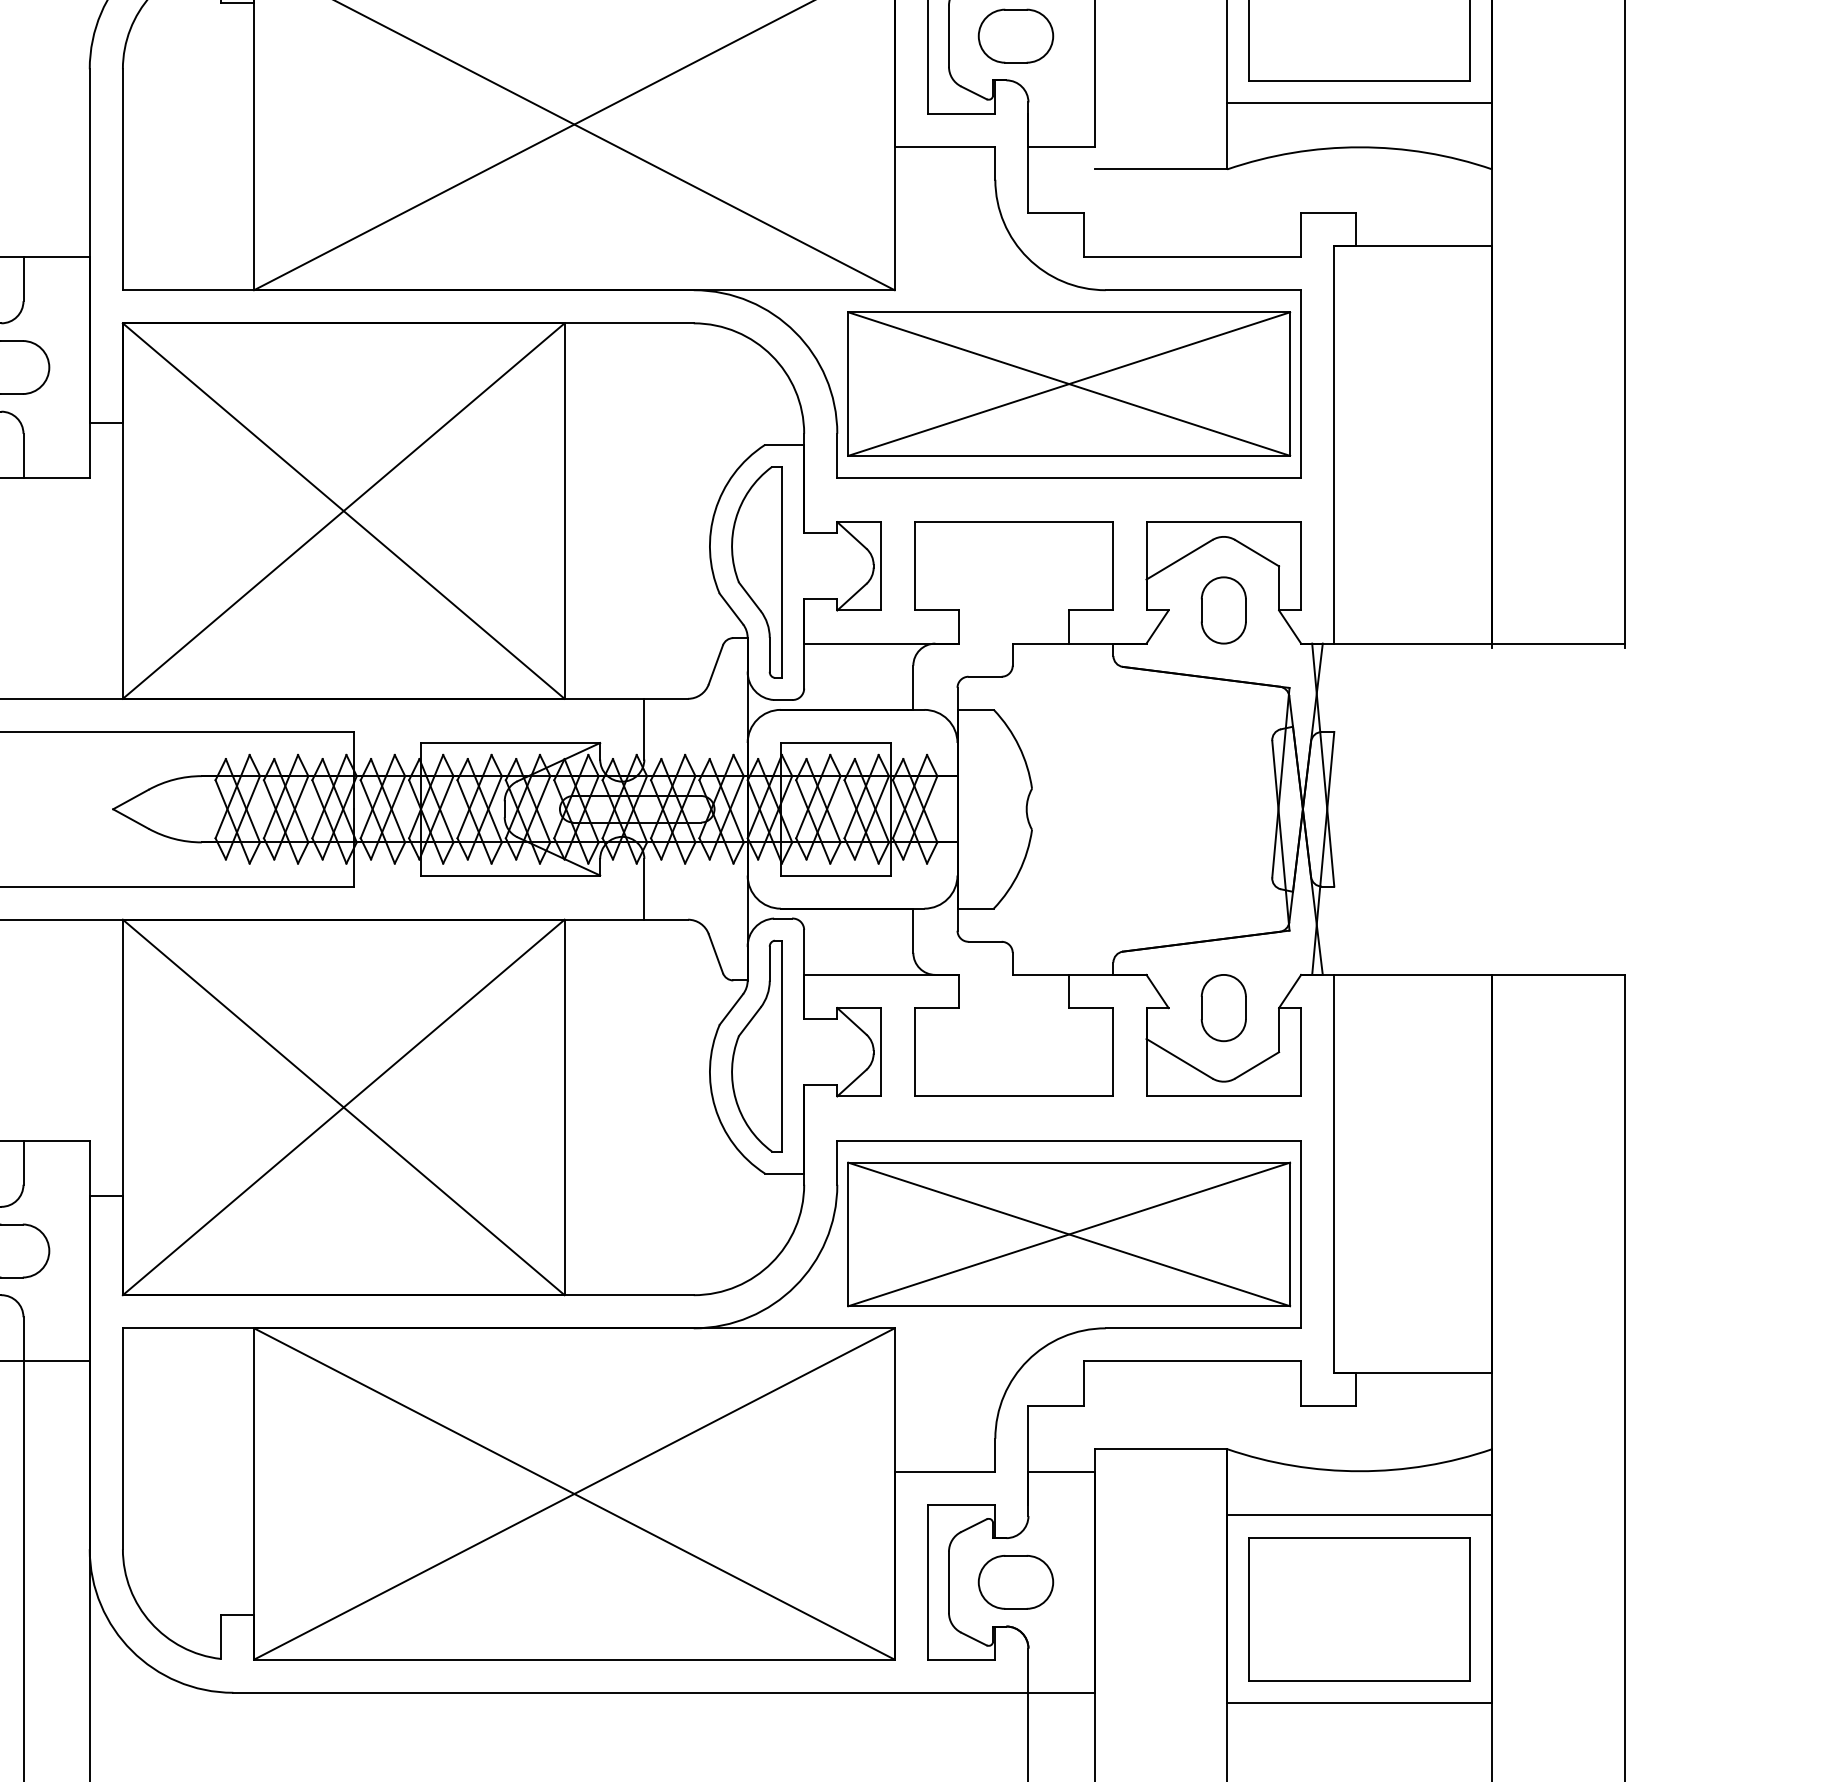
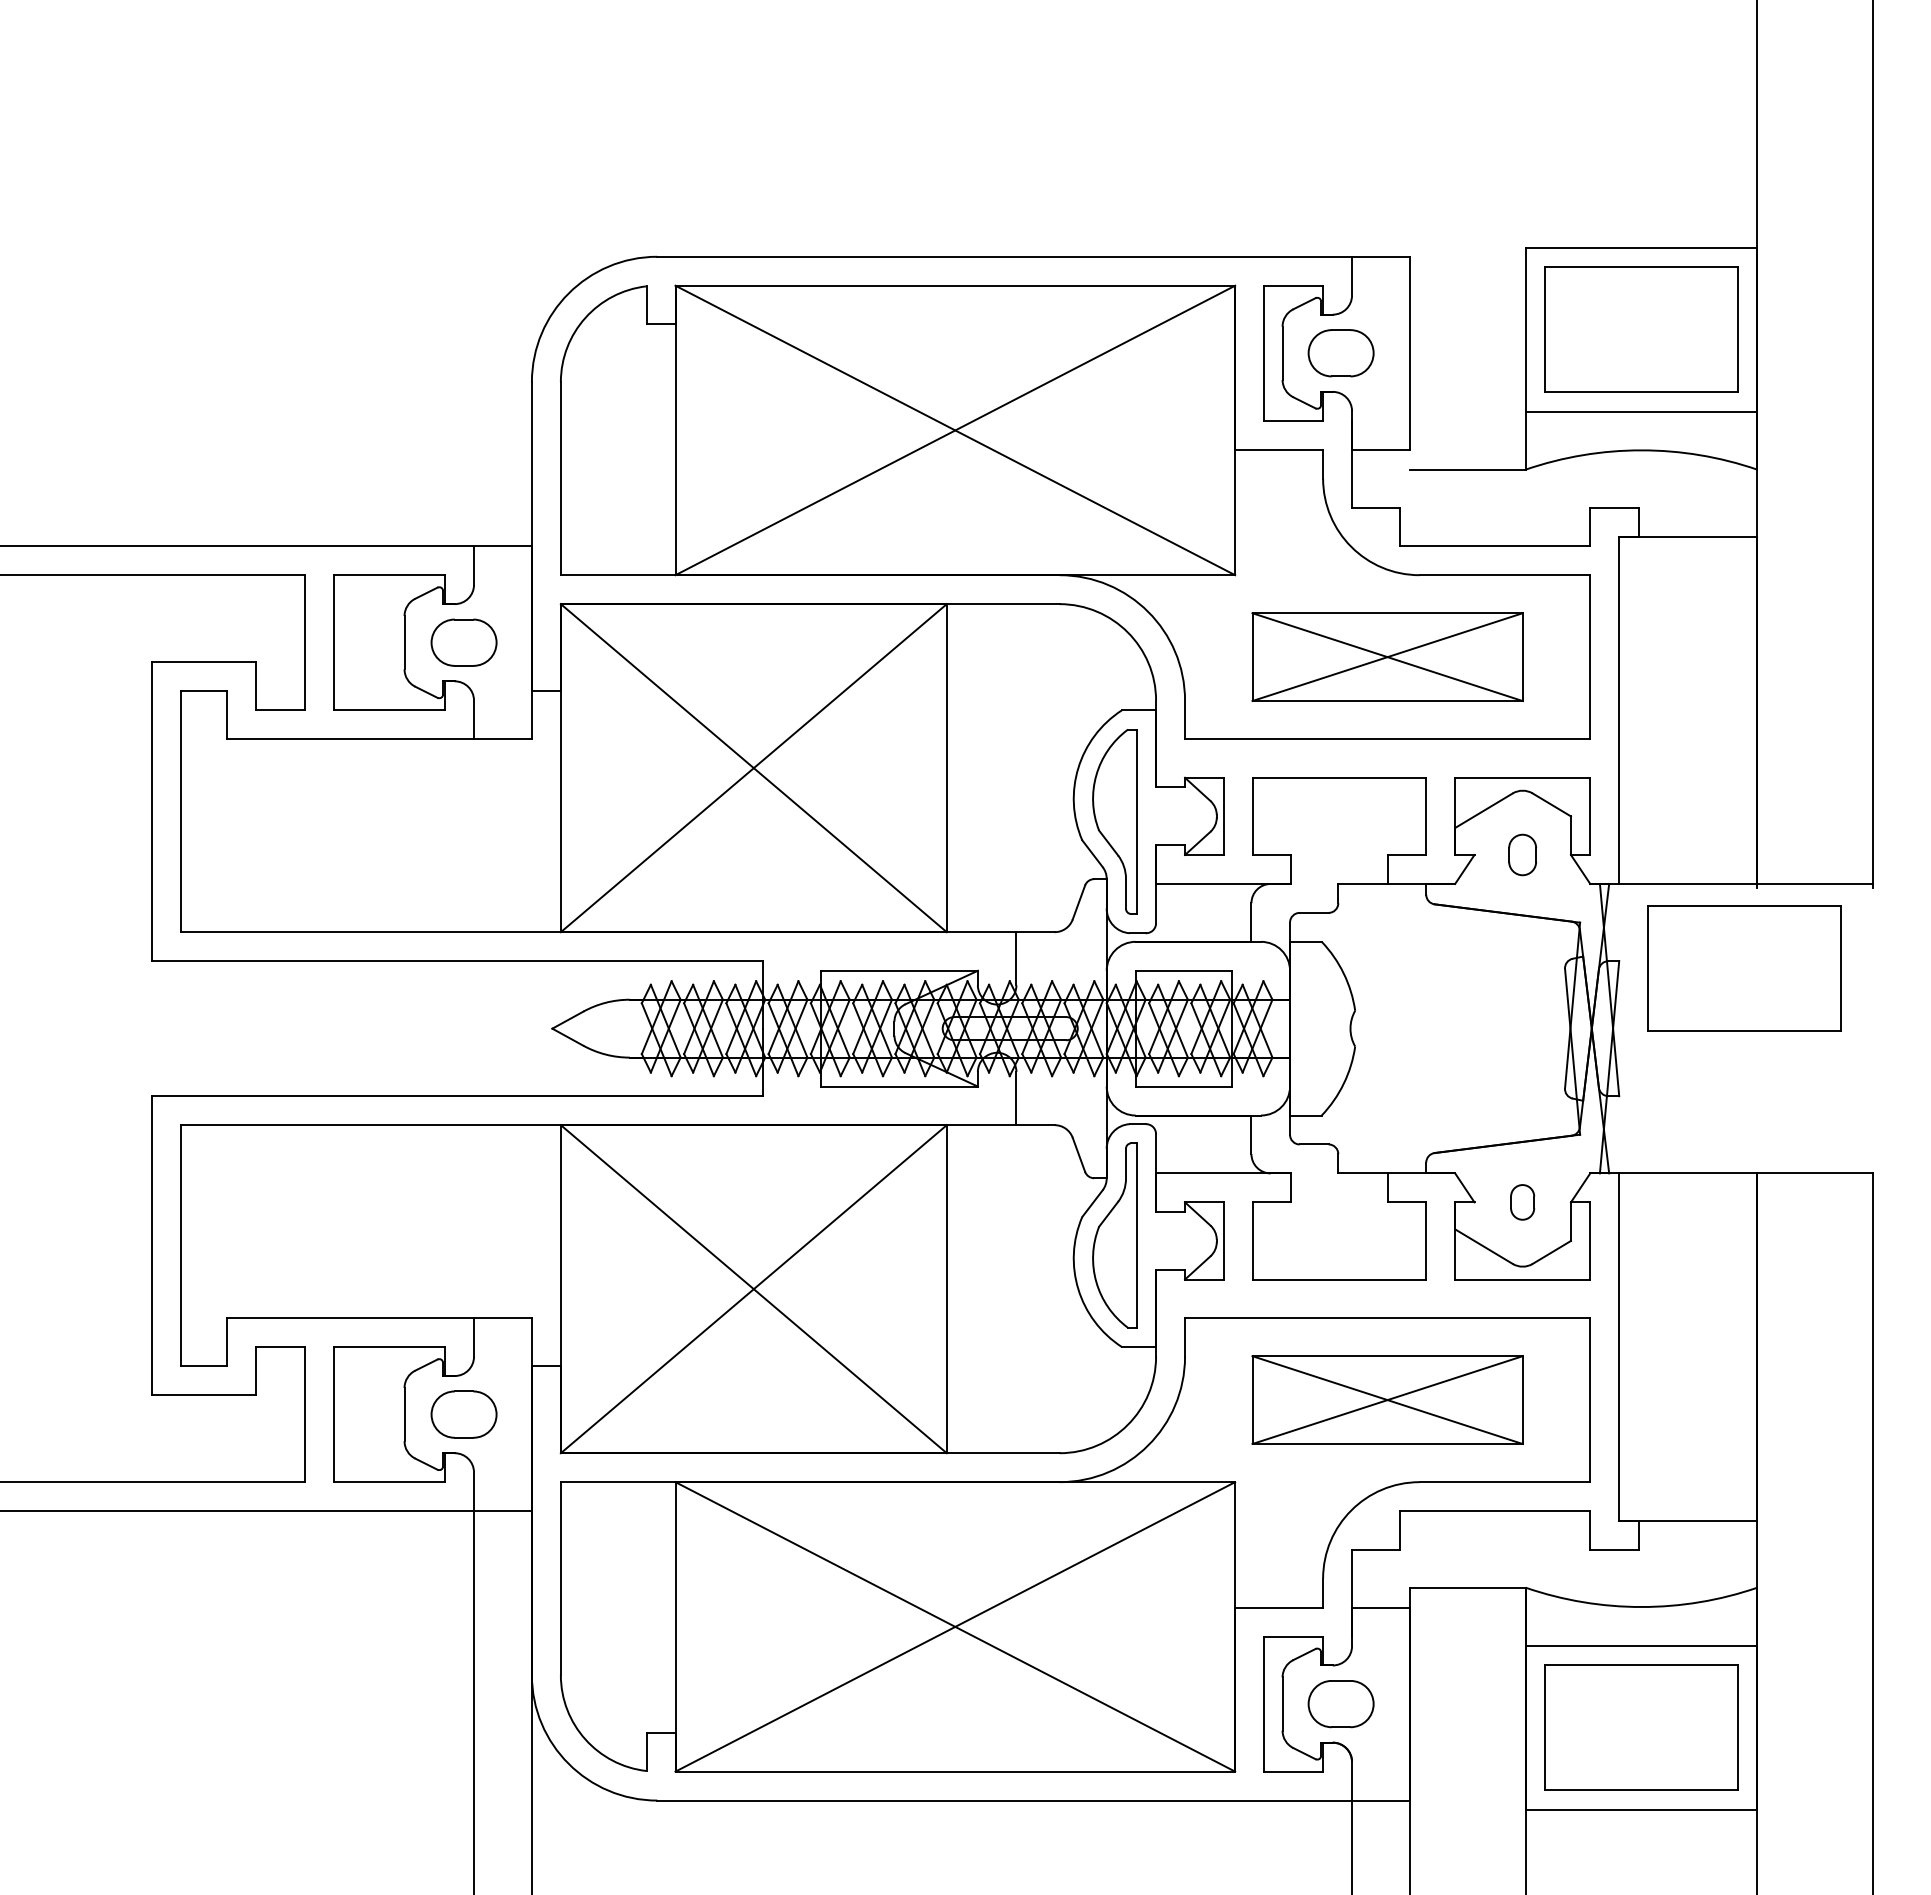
part: (1069, 383) -> (1387, 656), size x0.7
part: (1223, 609) -> (1522, 854), size x0.7
part: (1477, 740) -> (1744, 968), added
part: (1223, 1008) -> (1522, 1202), size x0.6
part: (1069, 1233) -> (1387, 1399), size x0.7

